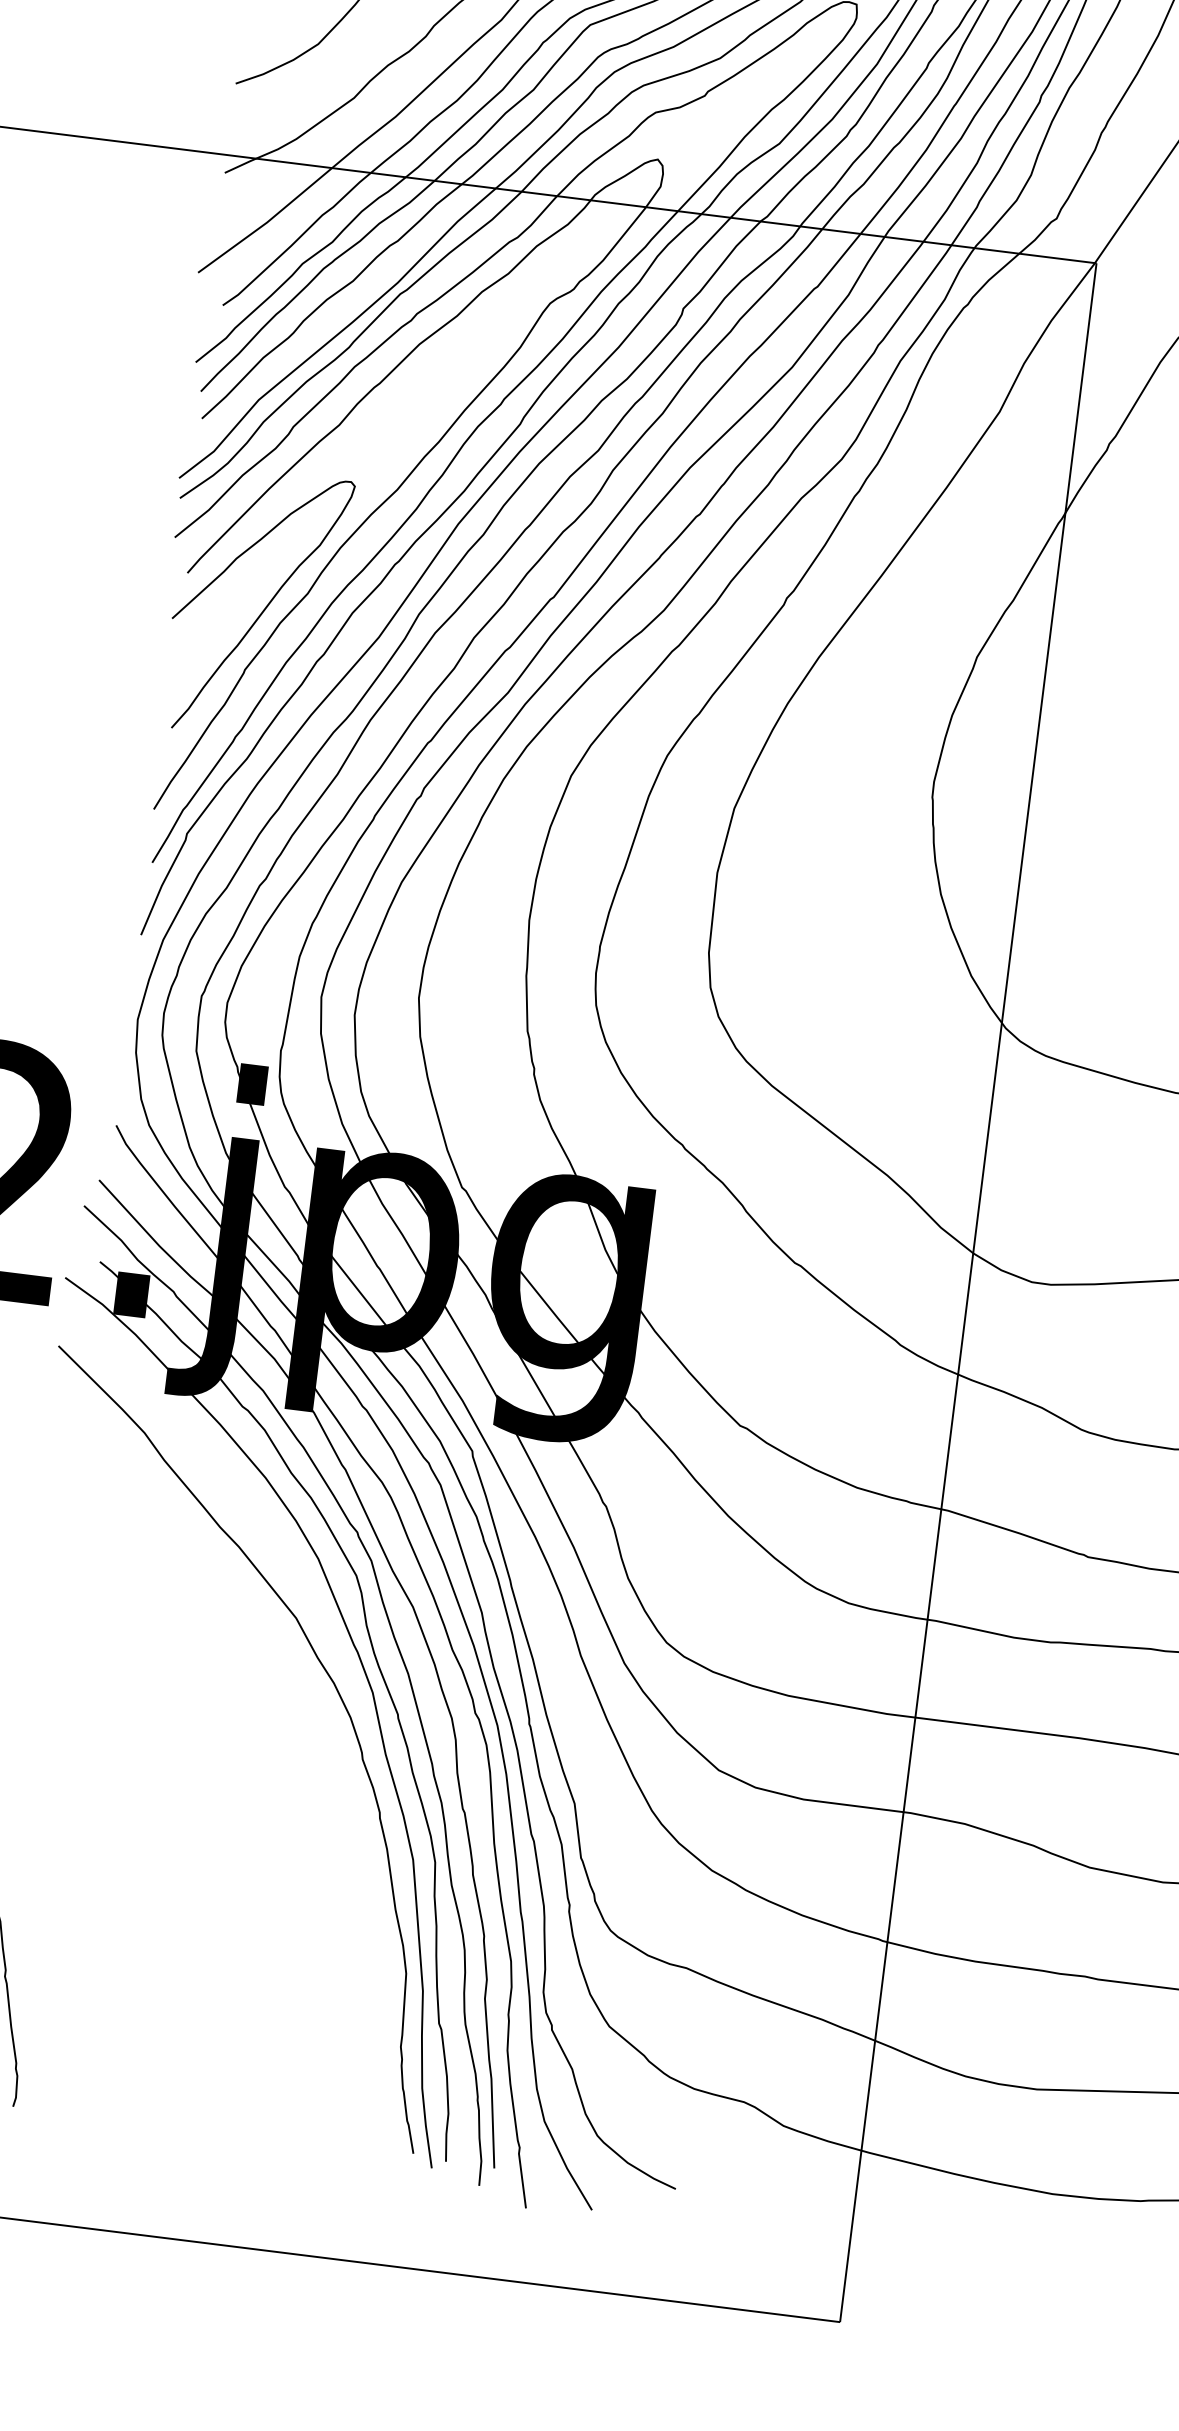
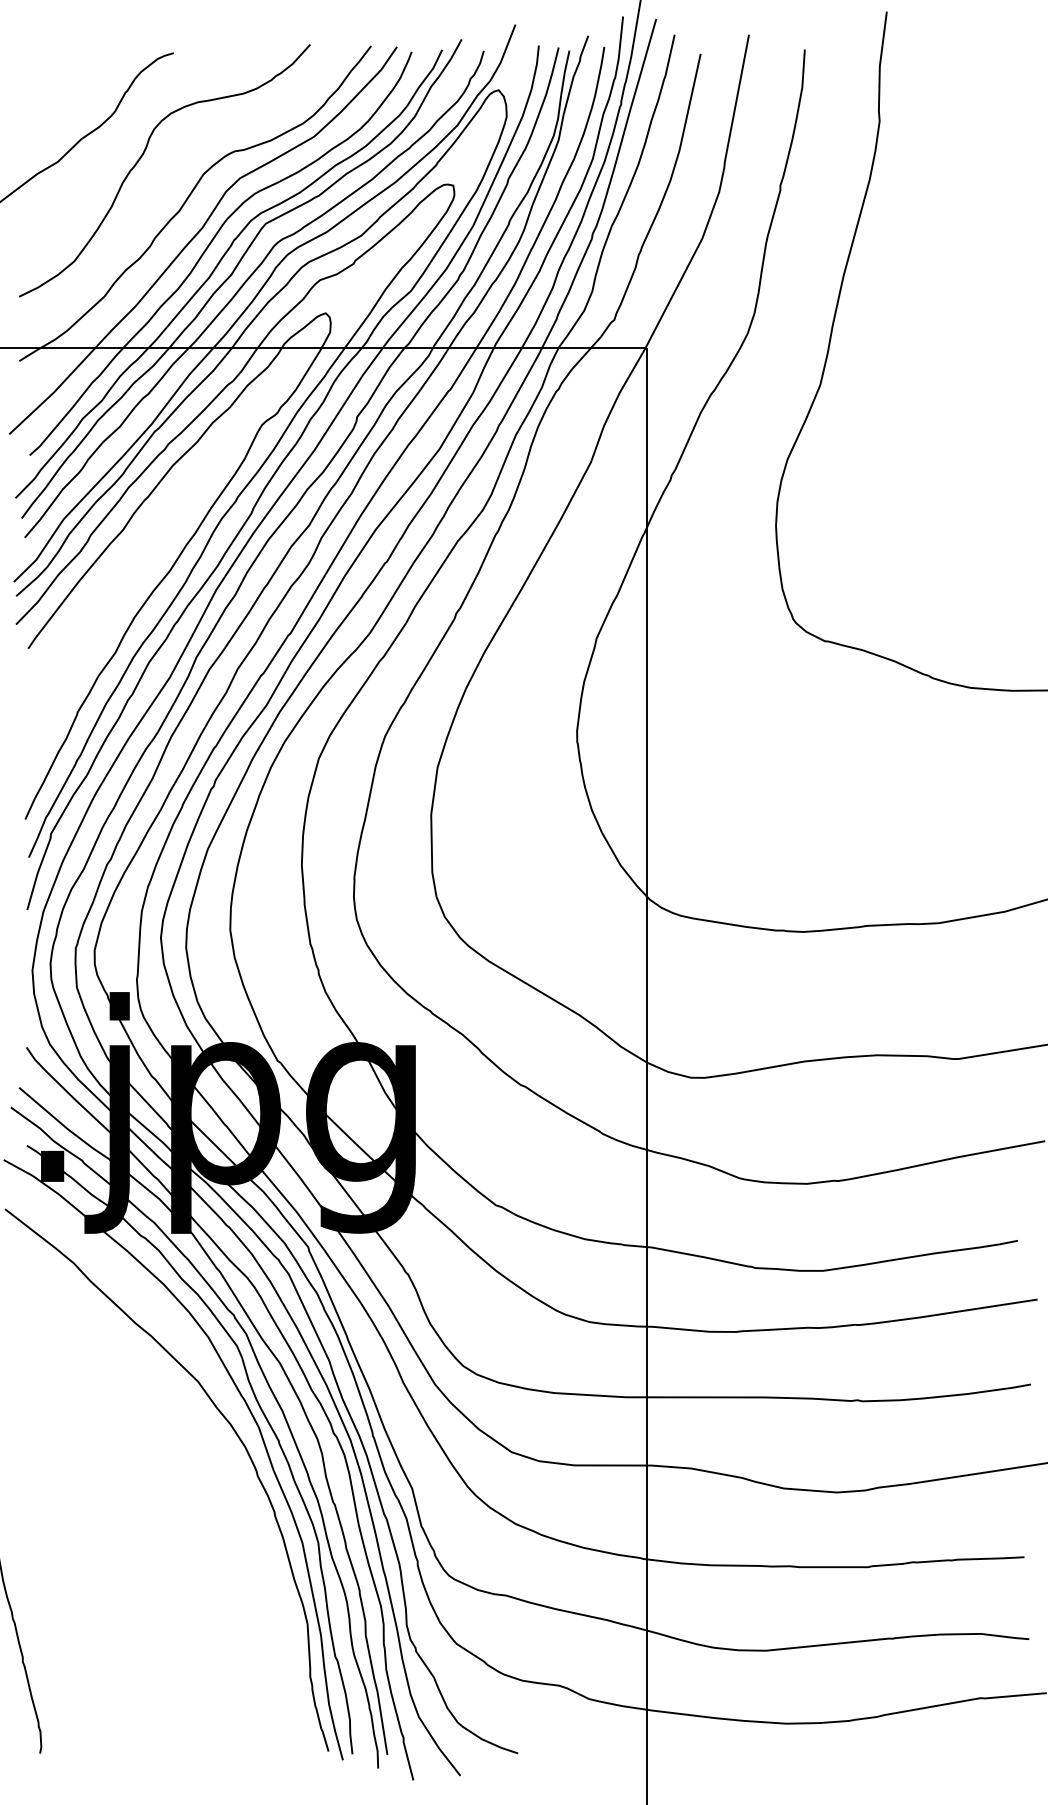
curve: (262, 610) -> (84, 668), removed

